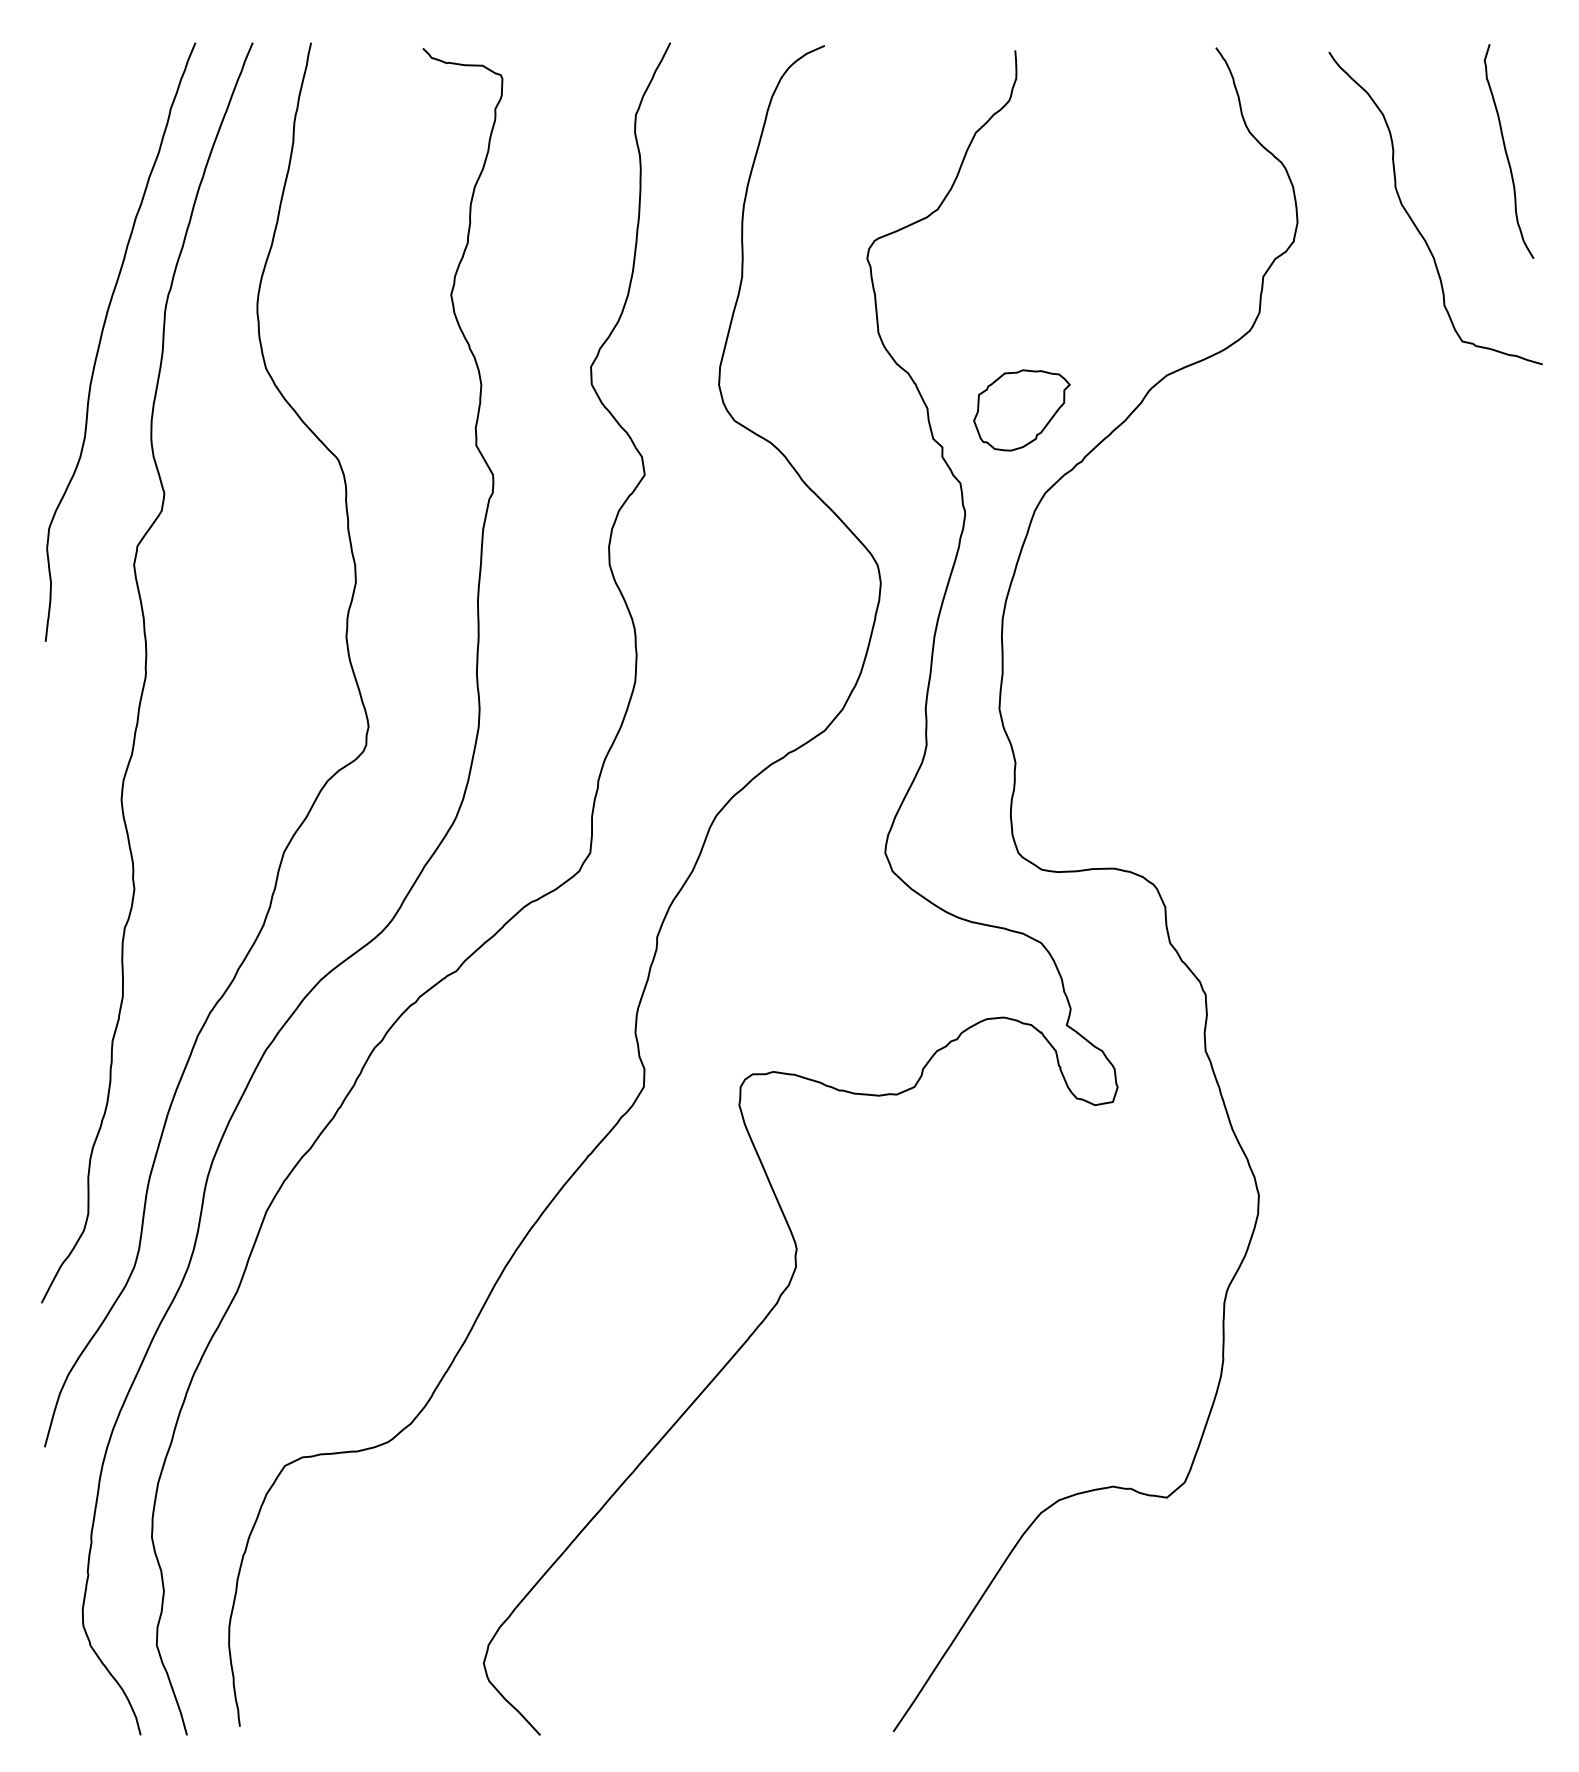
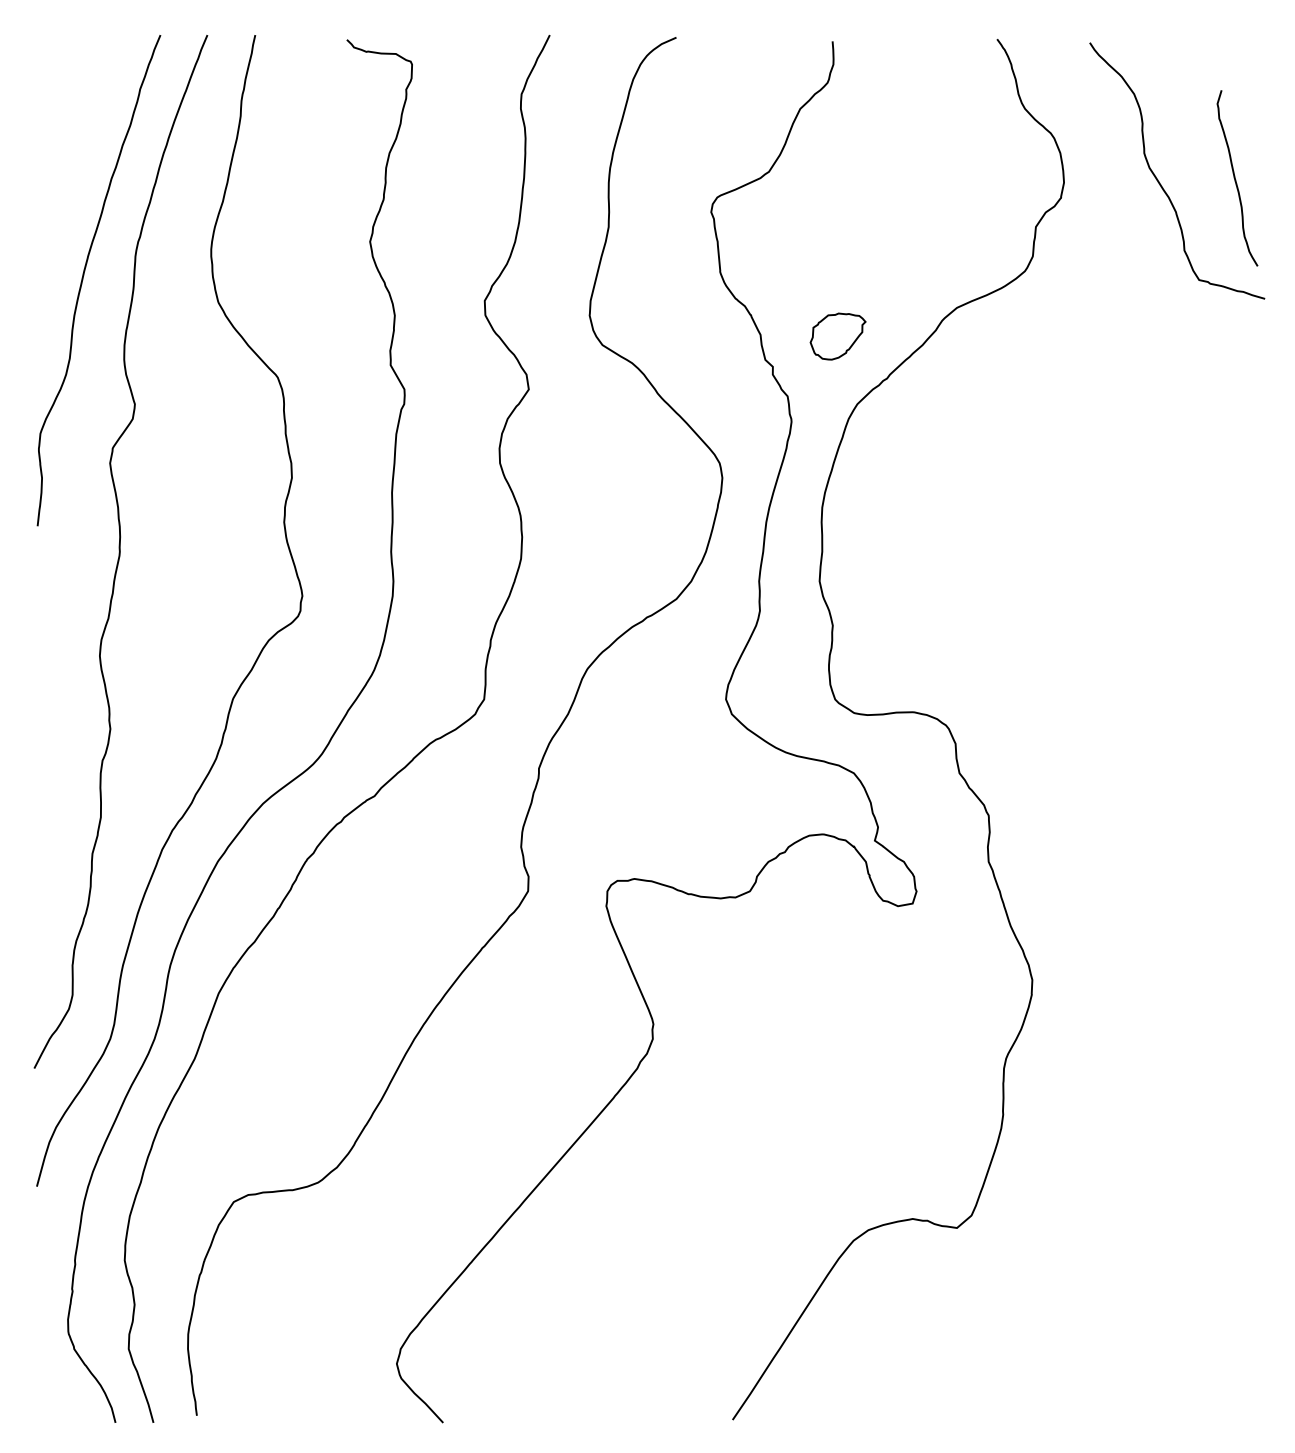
curve: (1506, 151) -> (1235, 178), moved
part: (1021, 410) -> (837, 336), size x0.7

